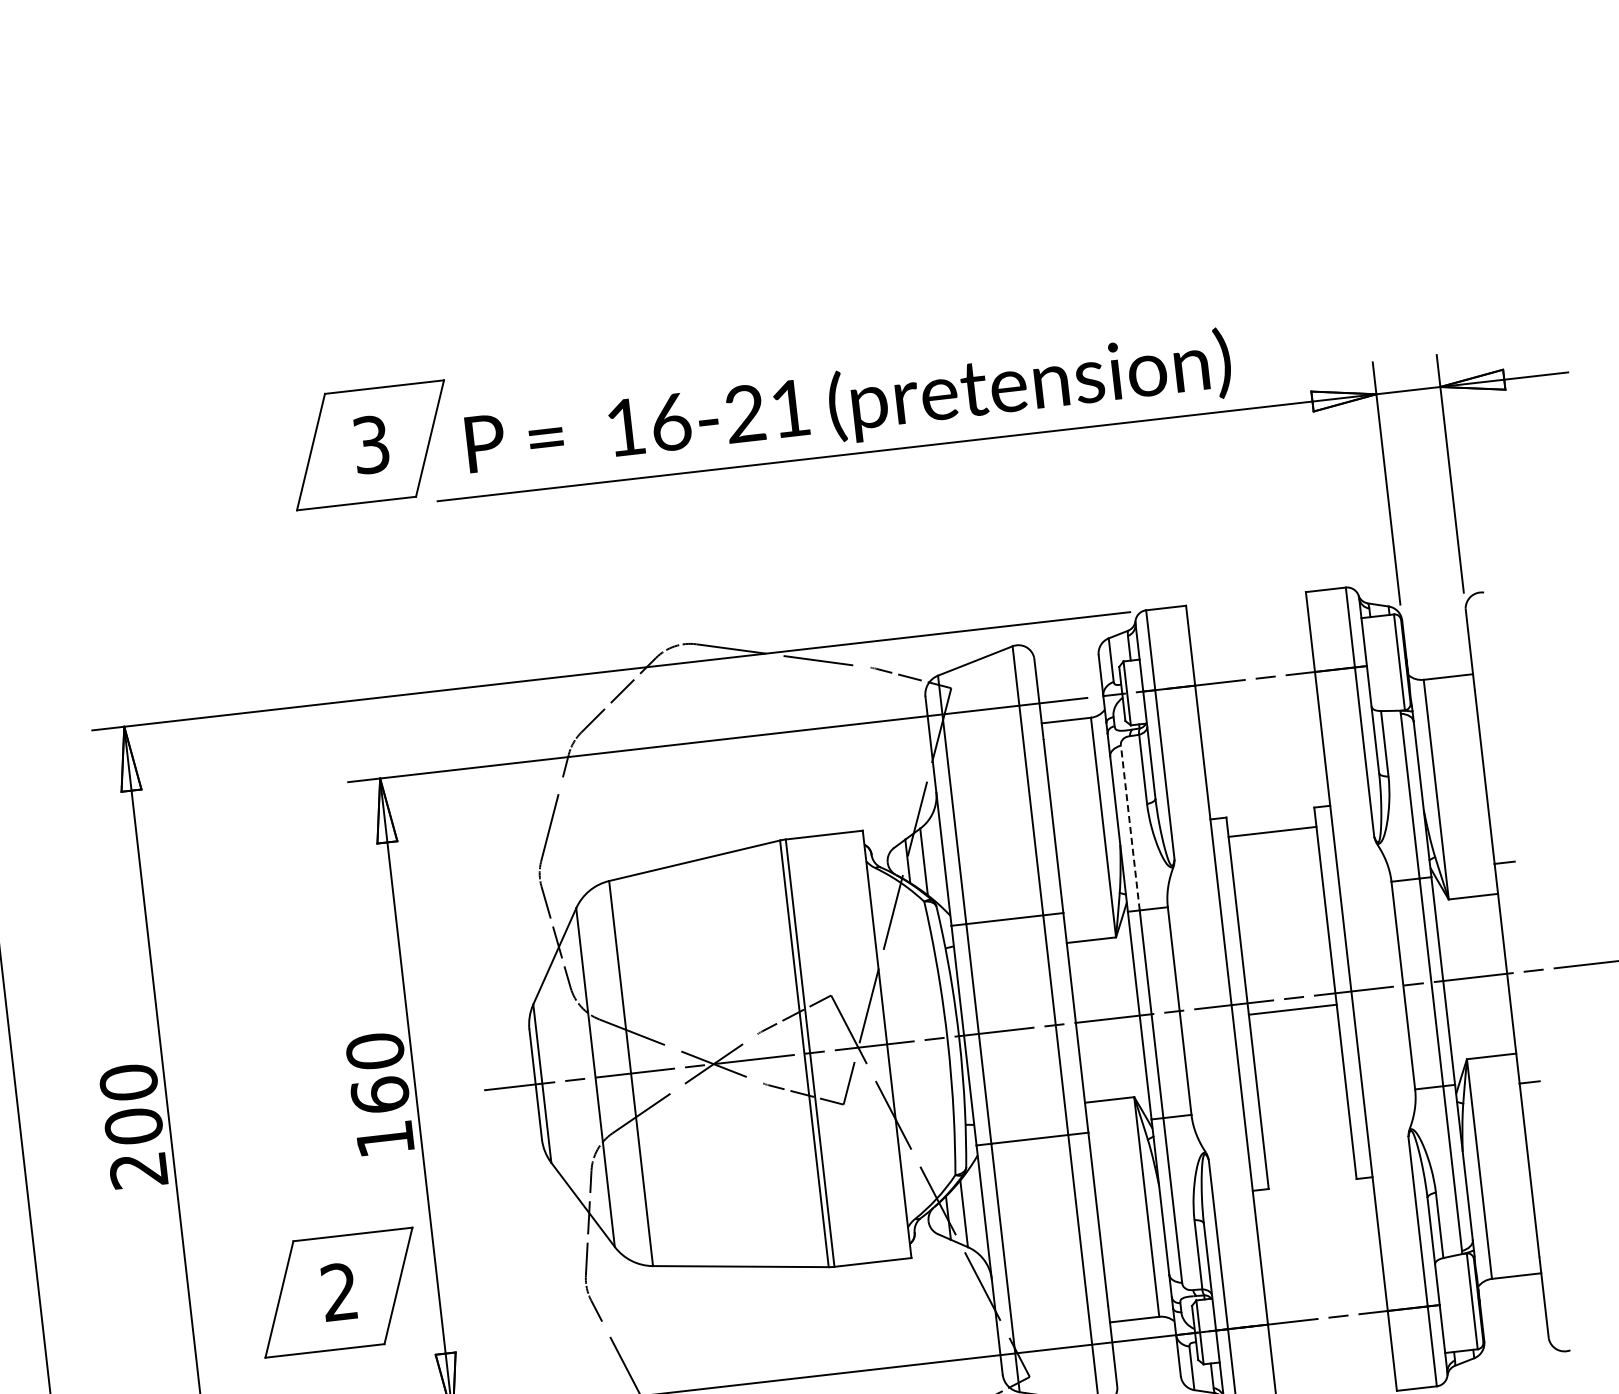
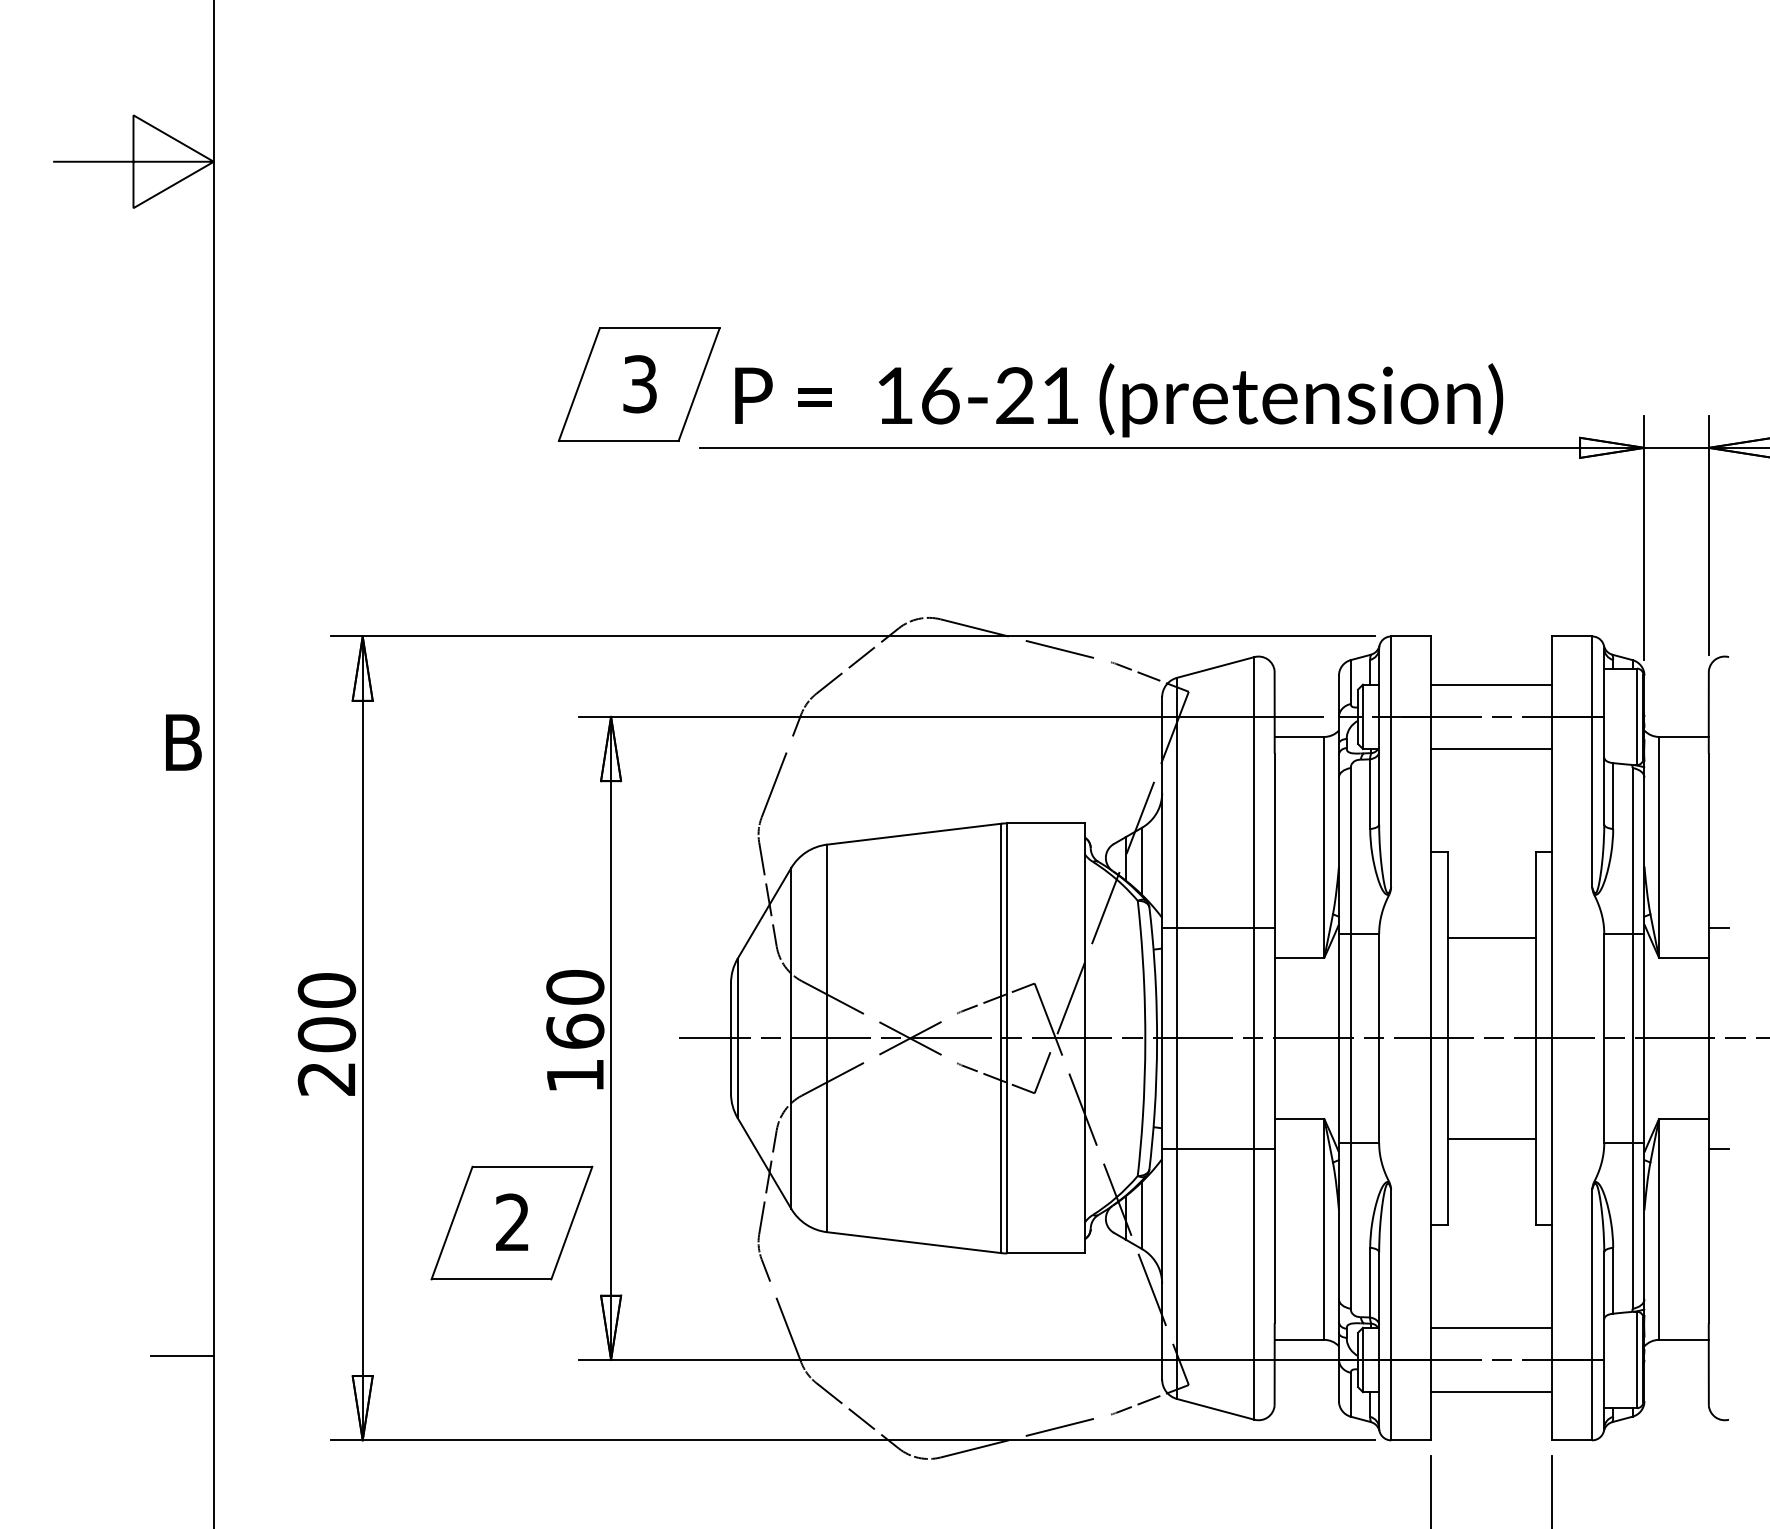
line: (1251, 646) -> (1491, 684), added
line: (1258, 711) -> (1491, 749), added
line: (1129, 827) -> (1350, 850), dashed -> solid
line: (1272, 831) -> (1491, 937), moved
line: (1292, 1009) -> (1491, 1138), moved
line: (1324, 1285) -> (1491, 1327), added
line: (1331, 1350) -> (1491, 1392), added

